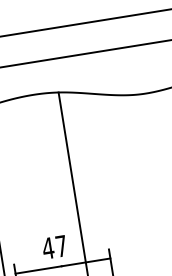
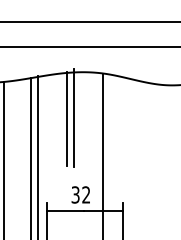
line: (31, 153) -> (74, 118), added
line: (22, 156) -> (66, 119), added
text: (54, 246) -> (80, 194), 47 -> 32

